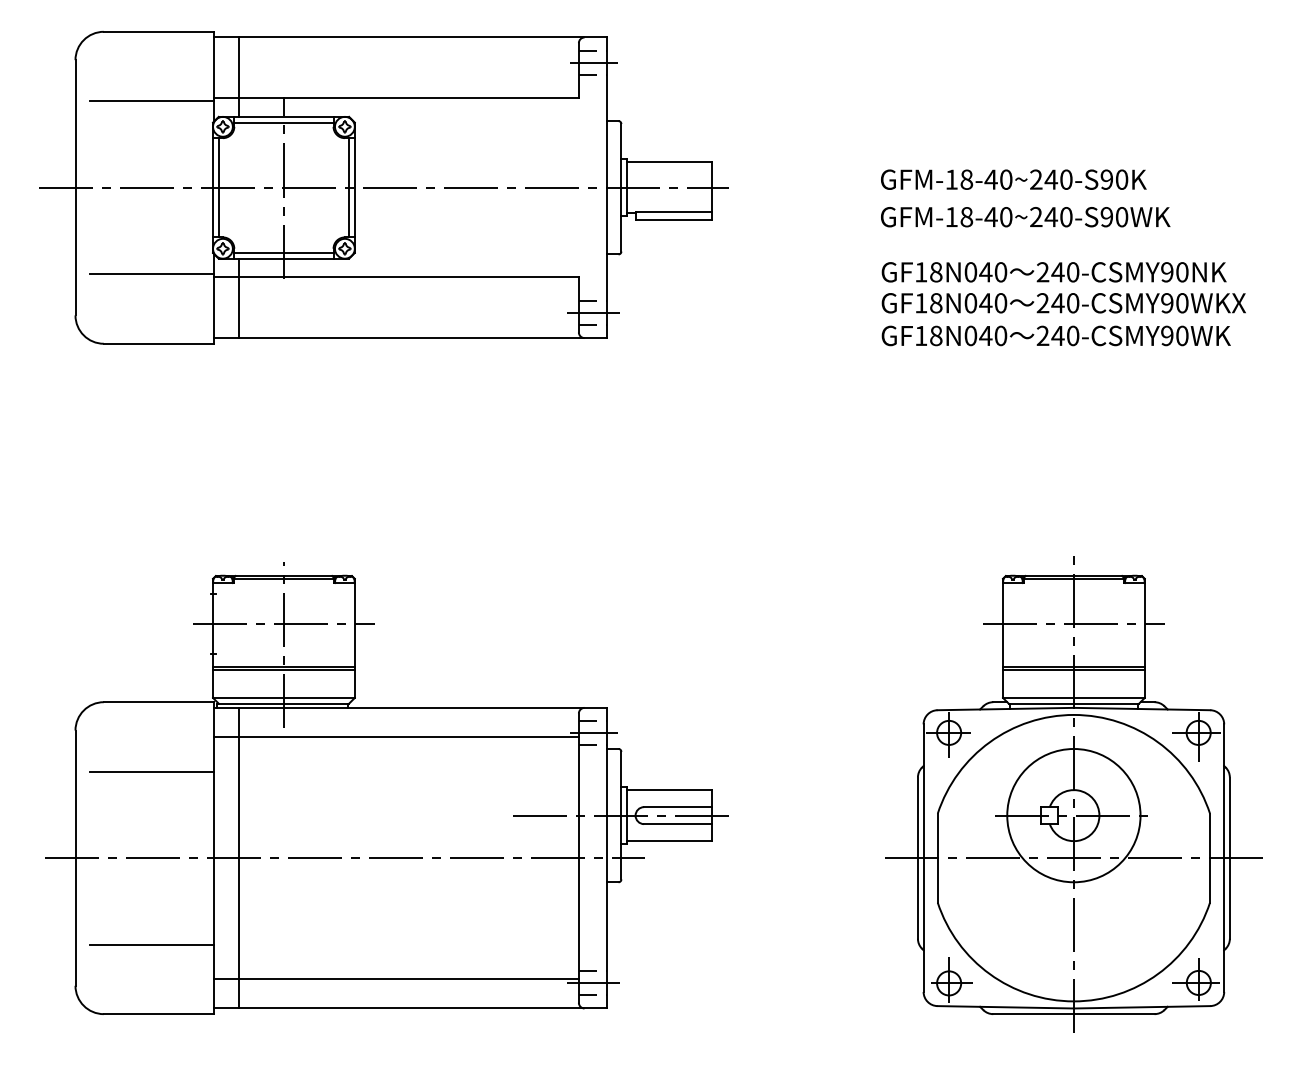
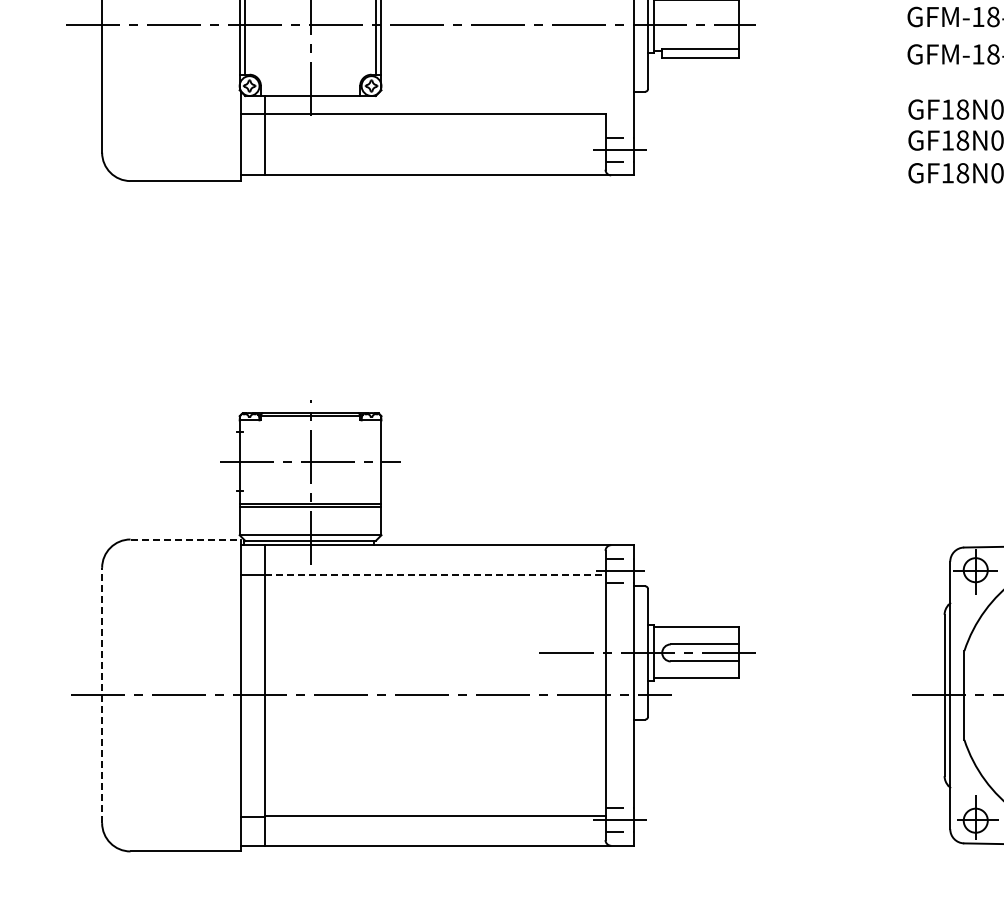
line: (283, 253) -> (310, 90), removed
line: (151, 274) -> (178, 111), removed
line: (159, 702) -> (186, 539), solid -> dashed
line: (409, 737) -> (436, 574), solid -> dashed
line: (151, 771) -> (178, 608), removed
line: (75, 858) -> (102, 695), solid -> dashed
line: (151, 944) -> (178, 781), removed

